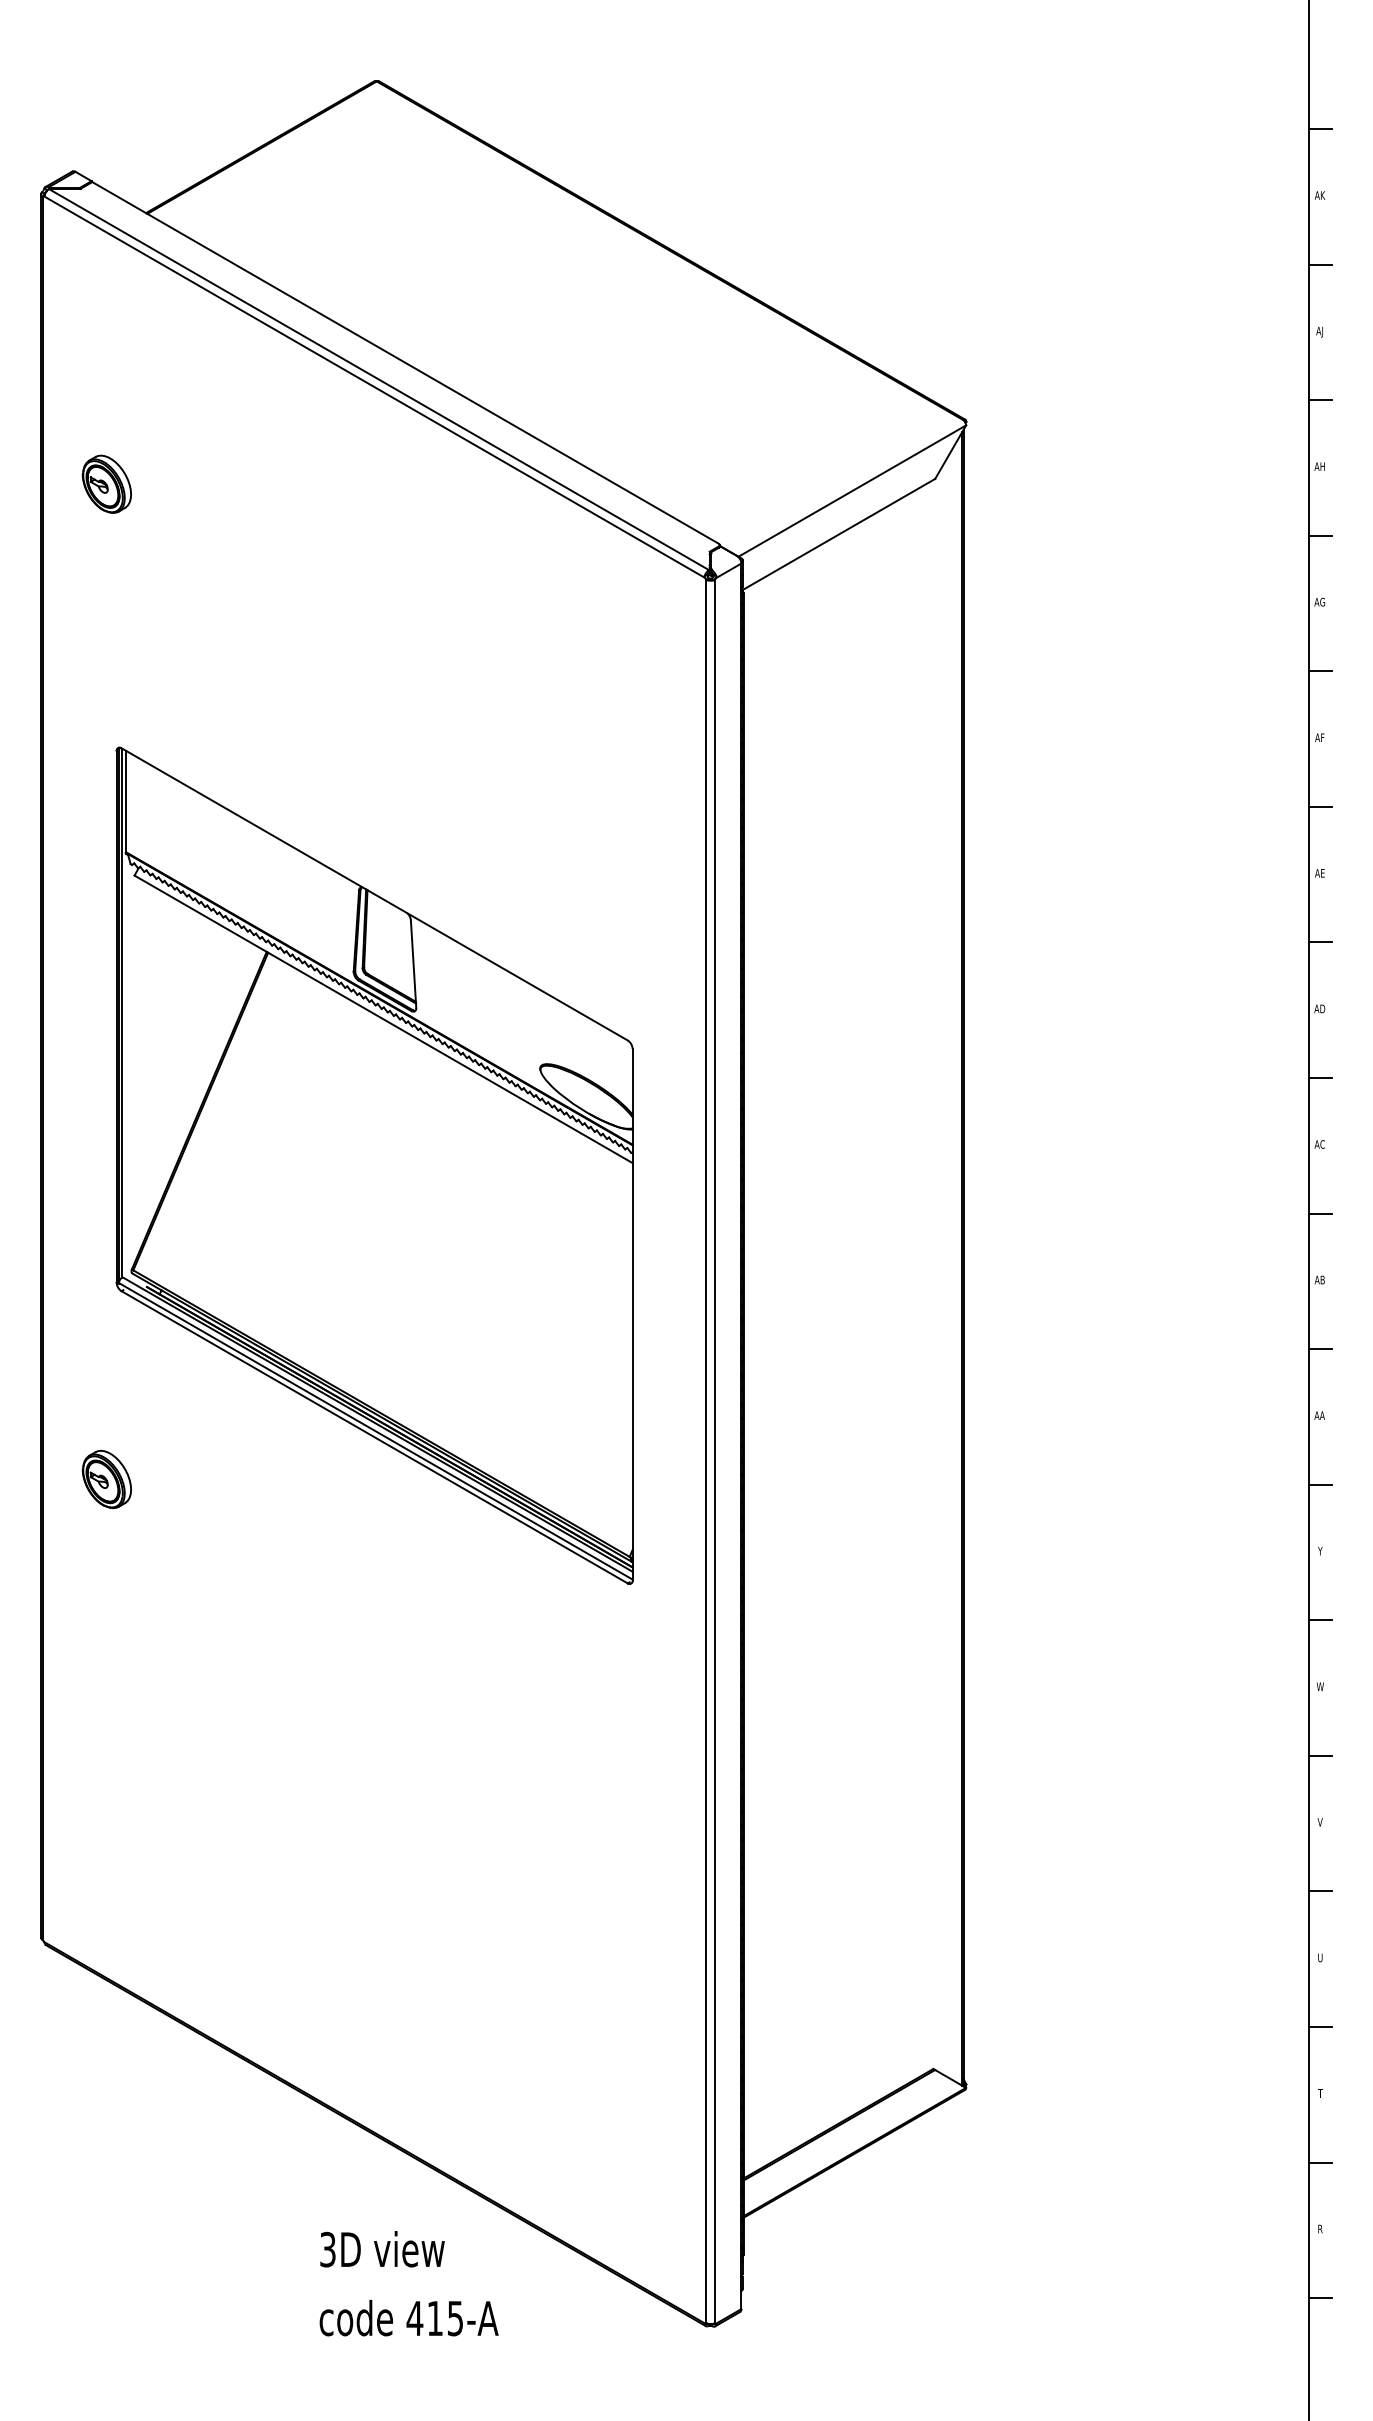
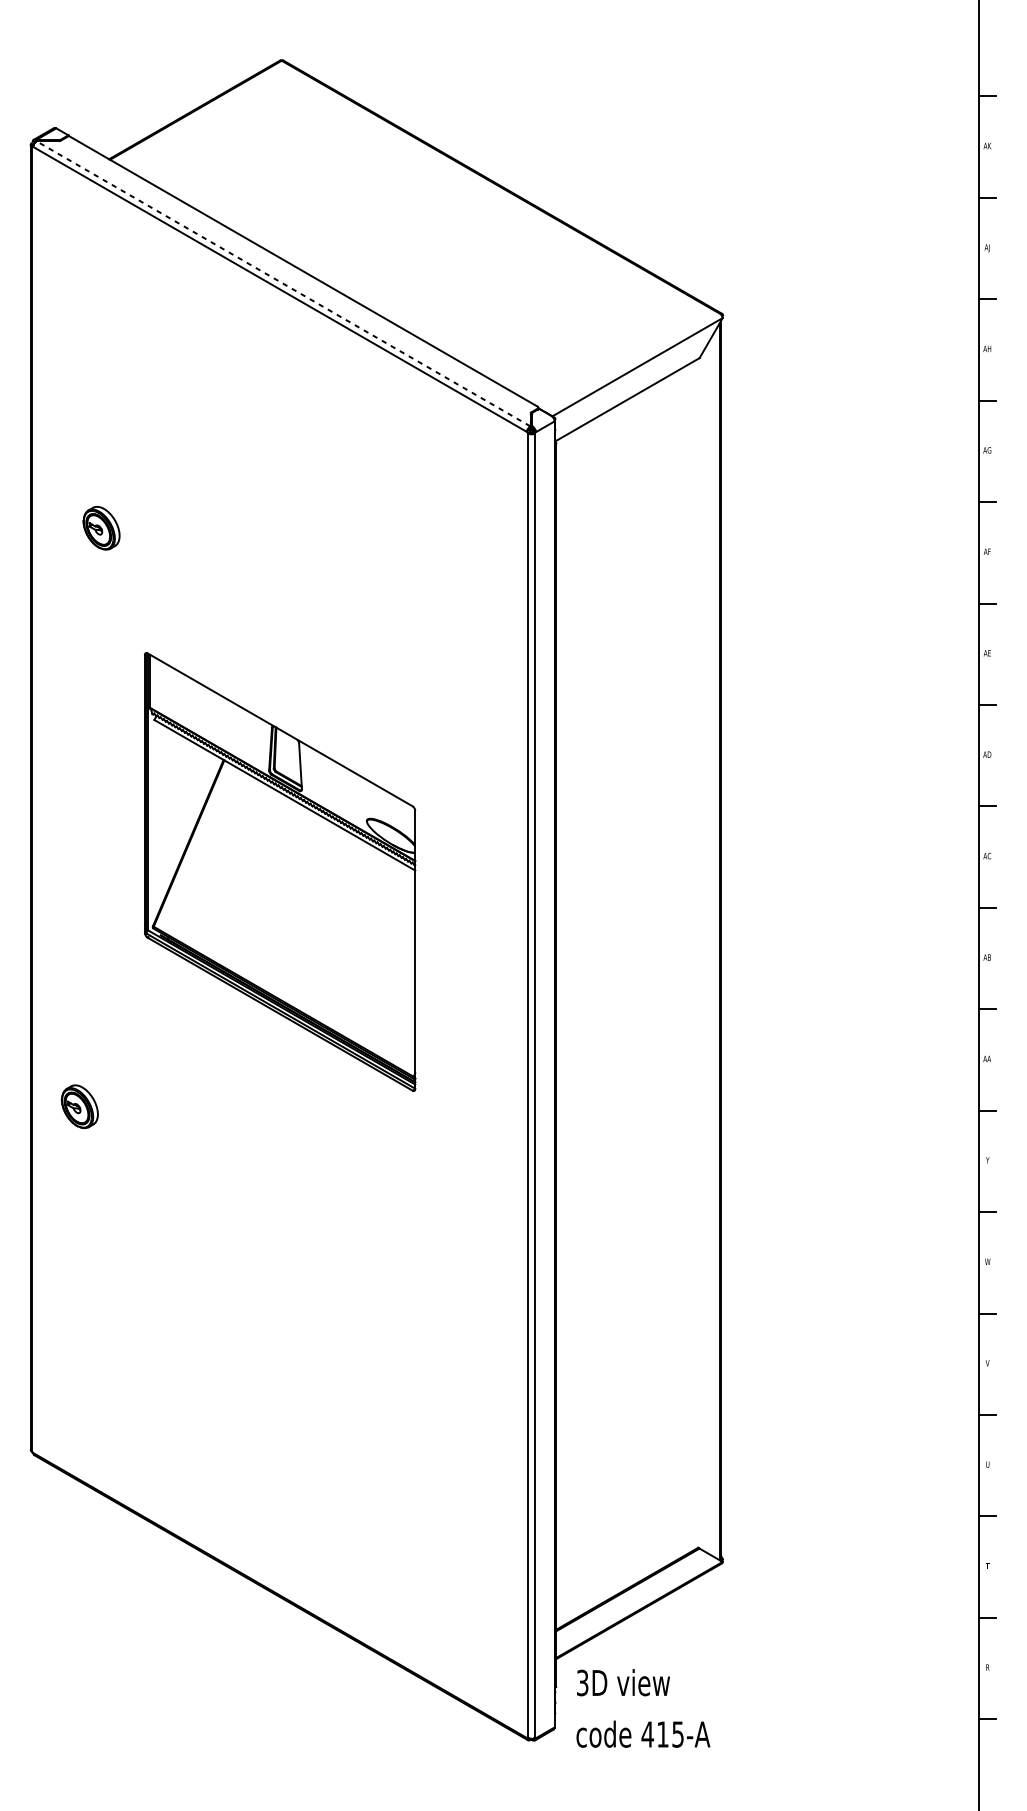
line: (378, 379) -> (283, 283), solid -> dashed
part: (106, 483) -> (101, 527), moved
part: (374, 1165) -> (280, 871), size x0.7
text: (408, 2283) -> (642, 1708), moved

